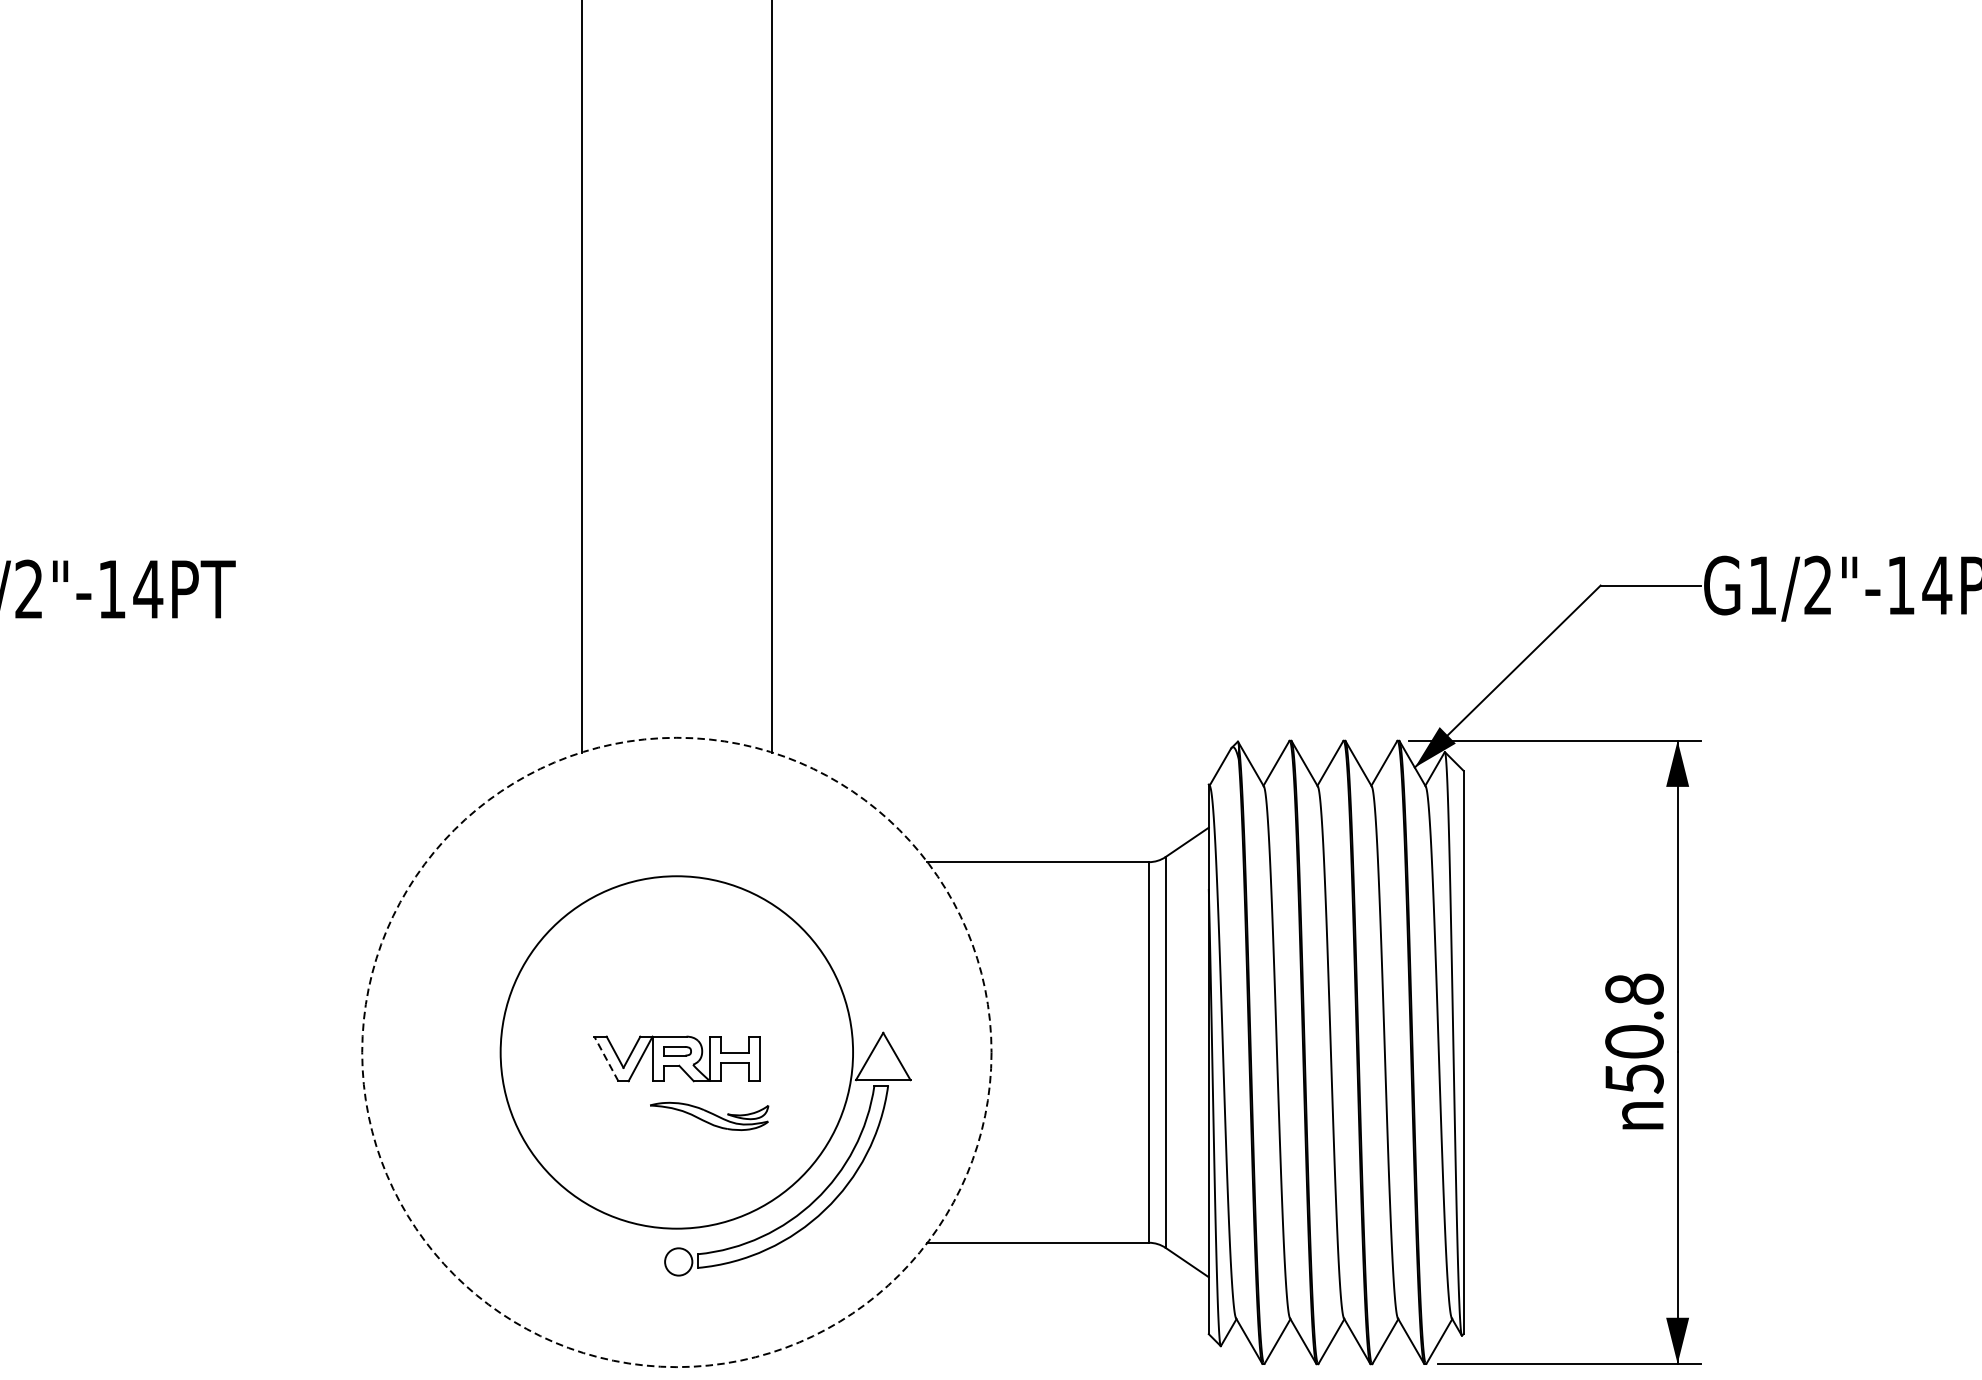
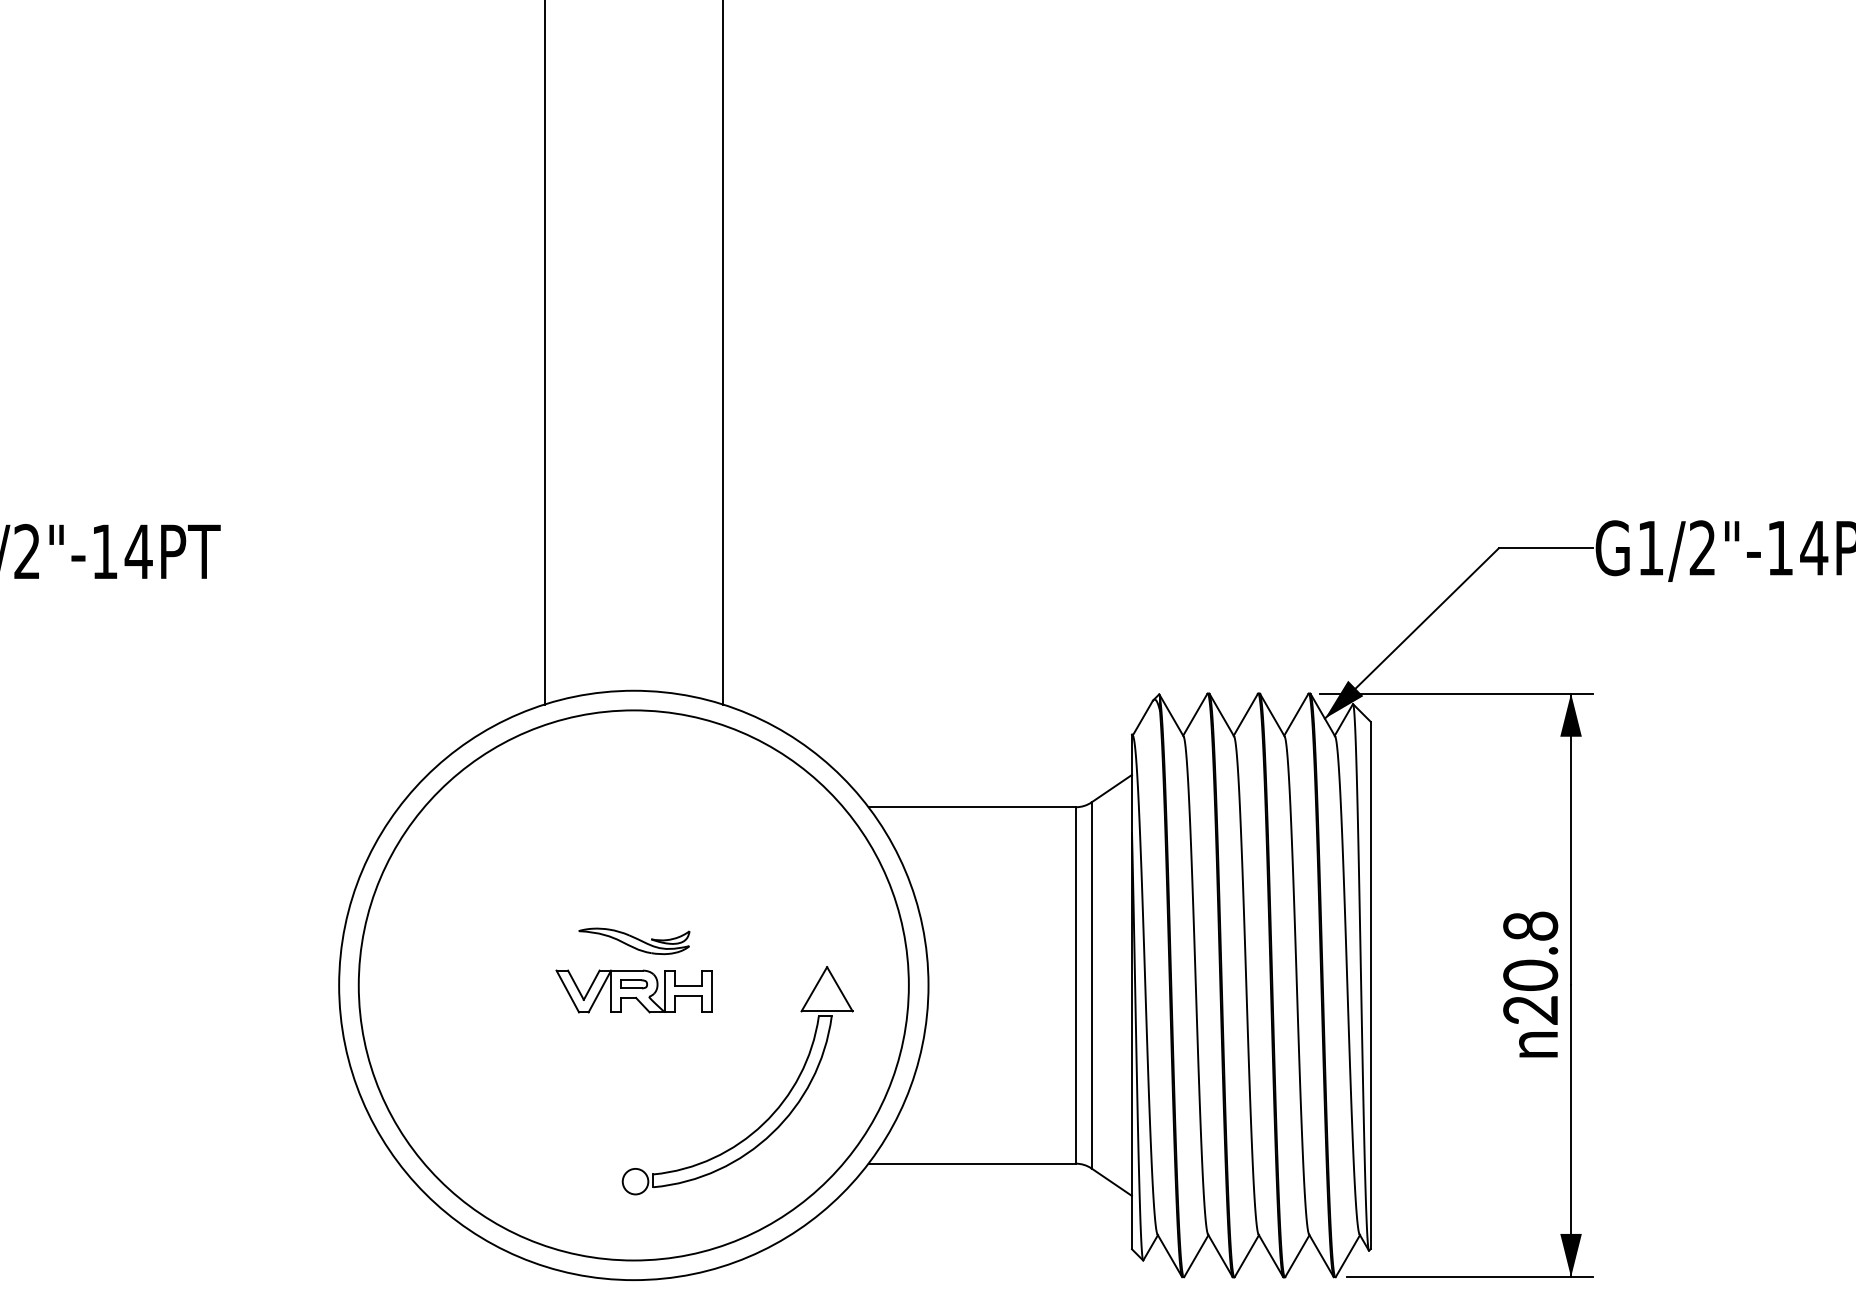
circle: (676, 1052) -> (633, 985), dashed -> solid
circle: (676, 1052) -> (633, 985), size x1.67
line: (606, 1058) -> (567, 991), dashed -> solid
text: (1634, 1079) -> (1530, 1010), 50.8 -> 20.8
part: (709, 1116) -> (634, 941), moved

